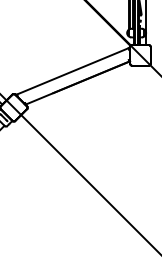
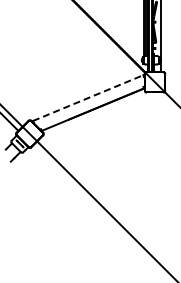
line: (73, 71) -> (88, 98), solid -> dashed

